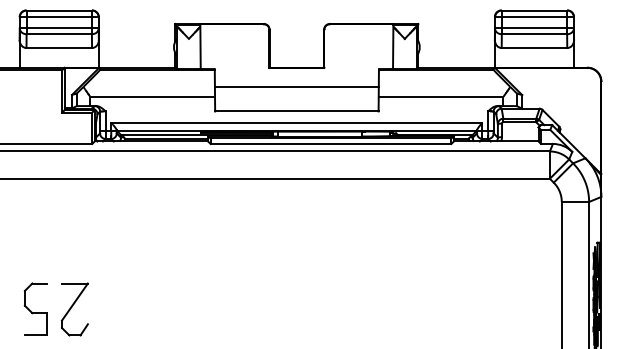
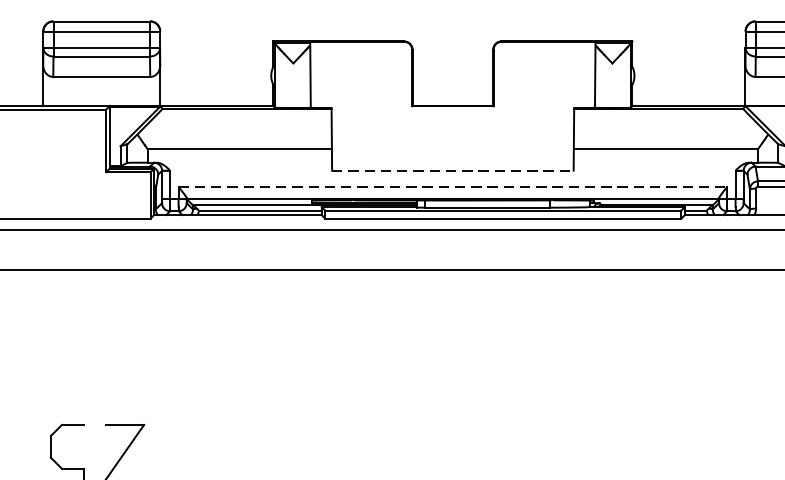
line: (296, 86) -> (452, 133), removed
line: (296, 111) -> (452, 170), solid -> dashed
line: (296, 122) -> (452, 186), solid -> dashed

